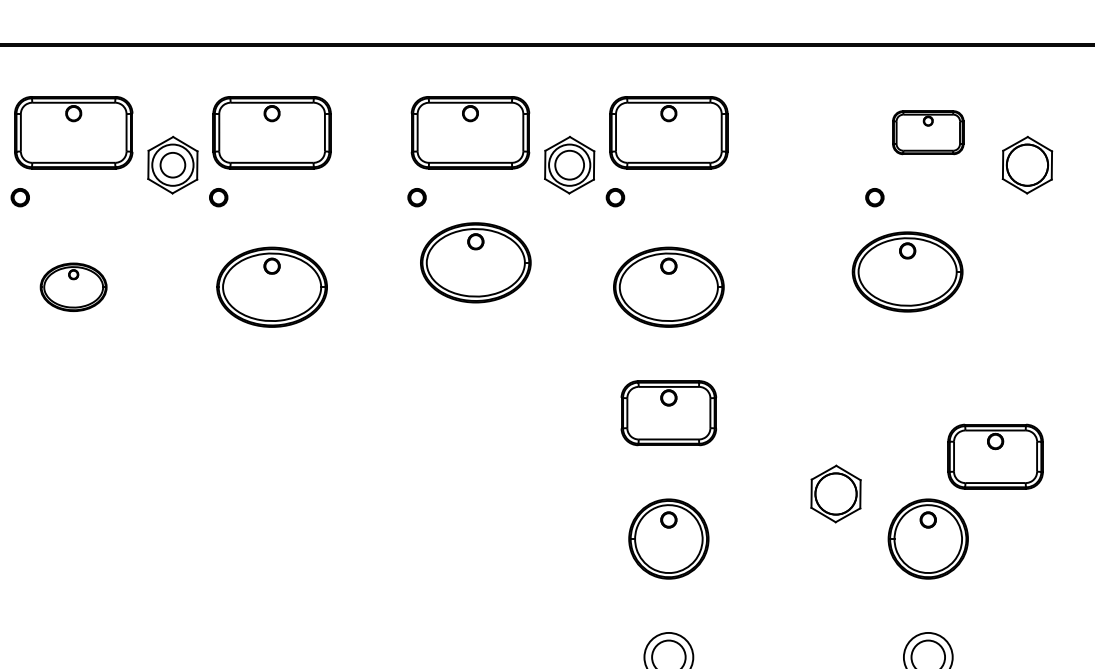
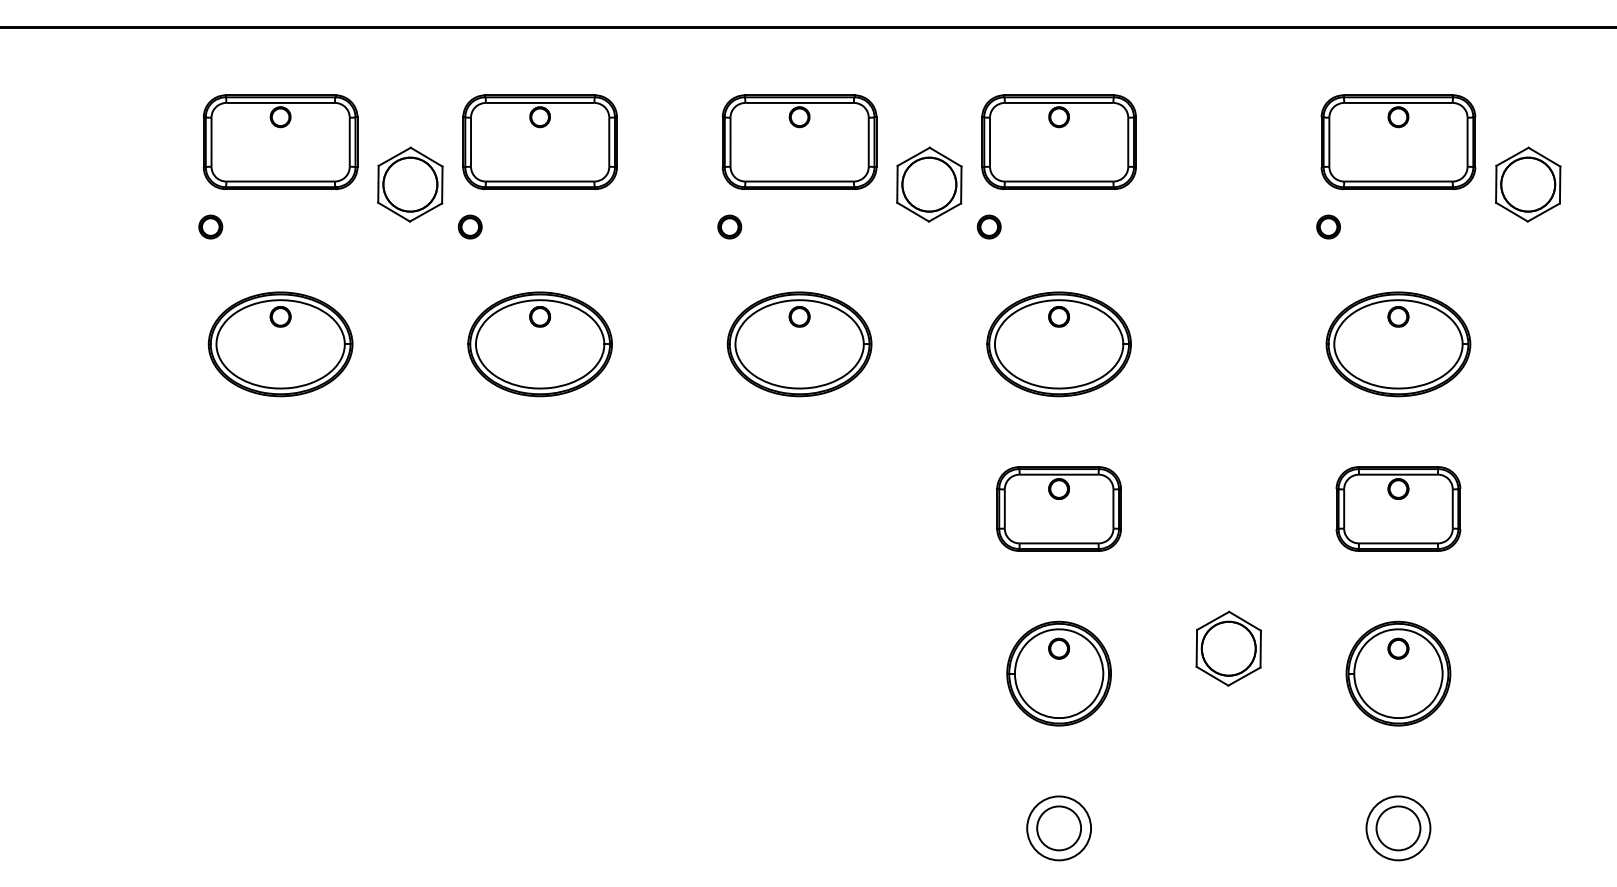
part: (928, 132) -> (1398, 141), size x1.67
circle: (172, 165) -> (410, 184), size x1.67
circle: (569, 165) -> (929, 184), size x1.43
part: (475, 262) -> (799, 344), moved
part: (907, 272) -> (1398, 344), moved
part: (73, 287) -> (280, 344), size x1.67
part: (995, 456) -> (1398, 508), moved
part: (835, 493) -> (1228, 648), moved

